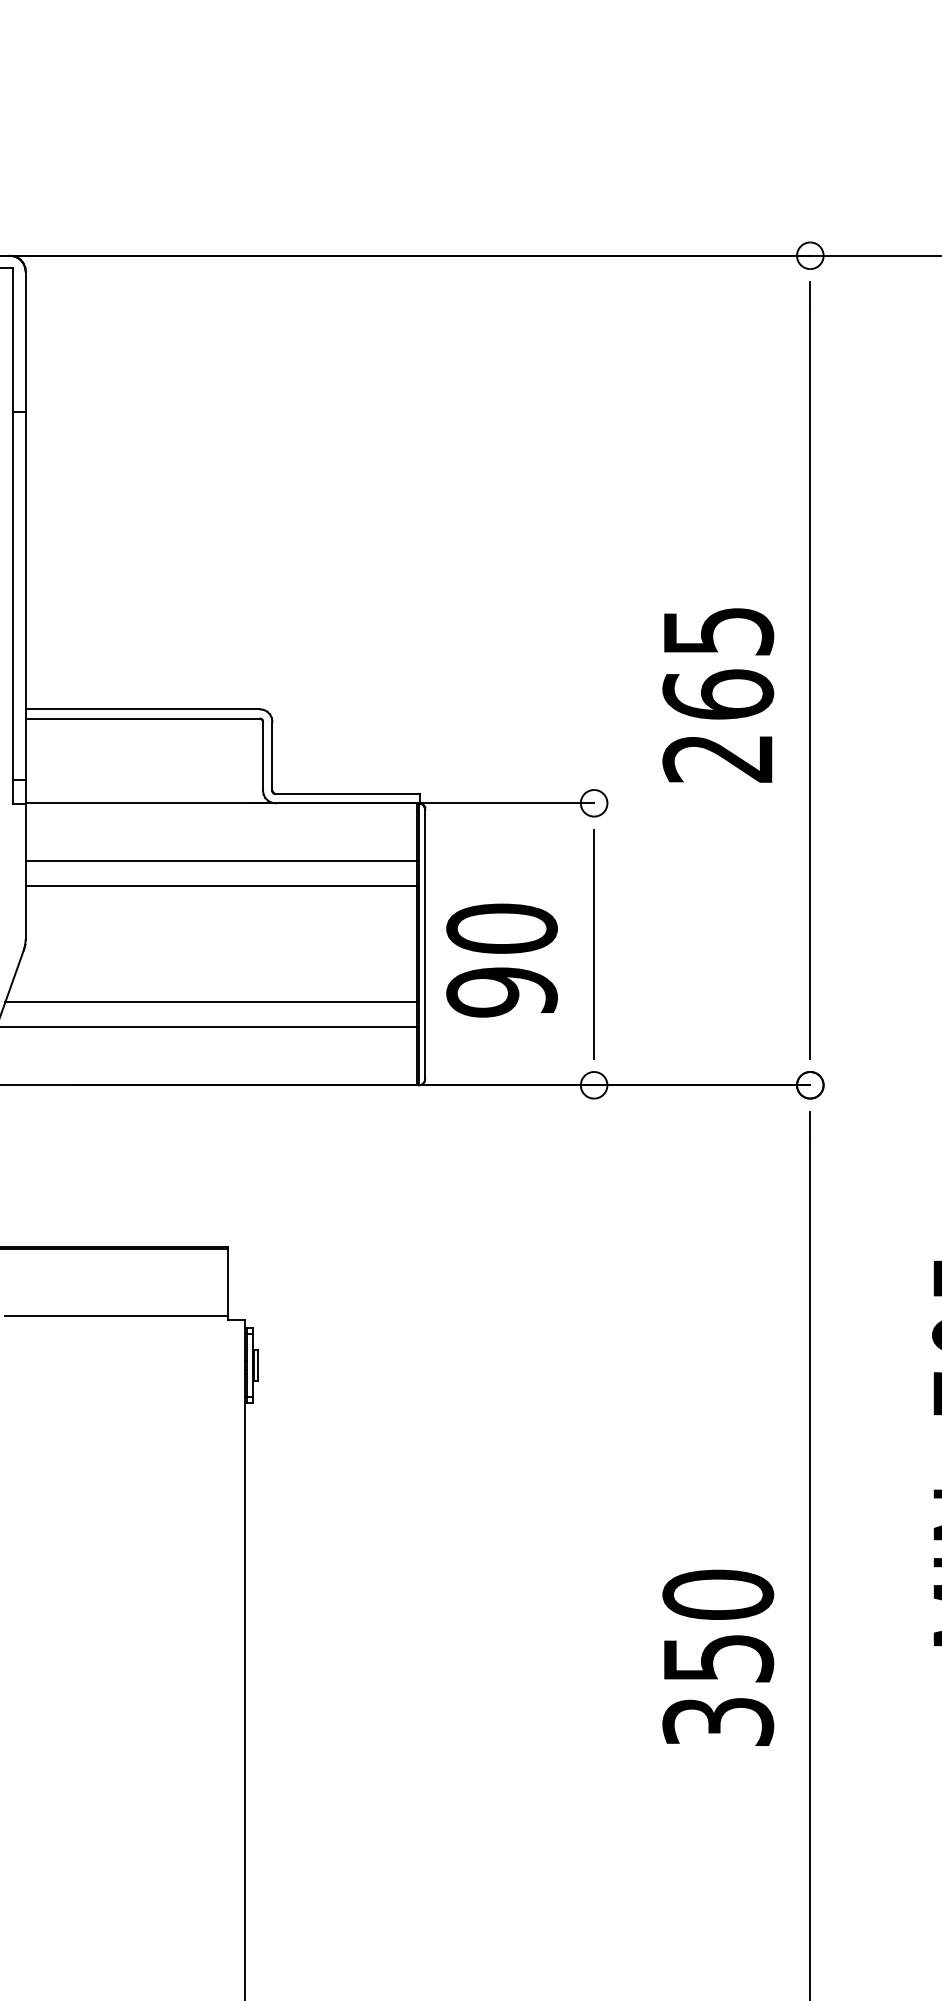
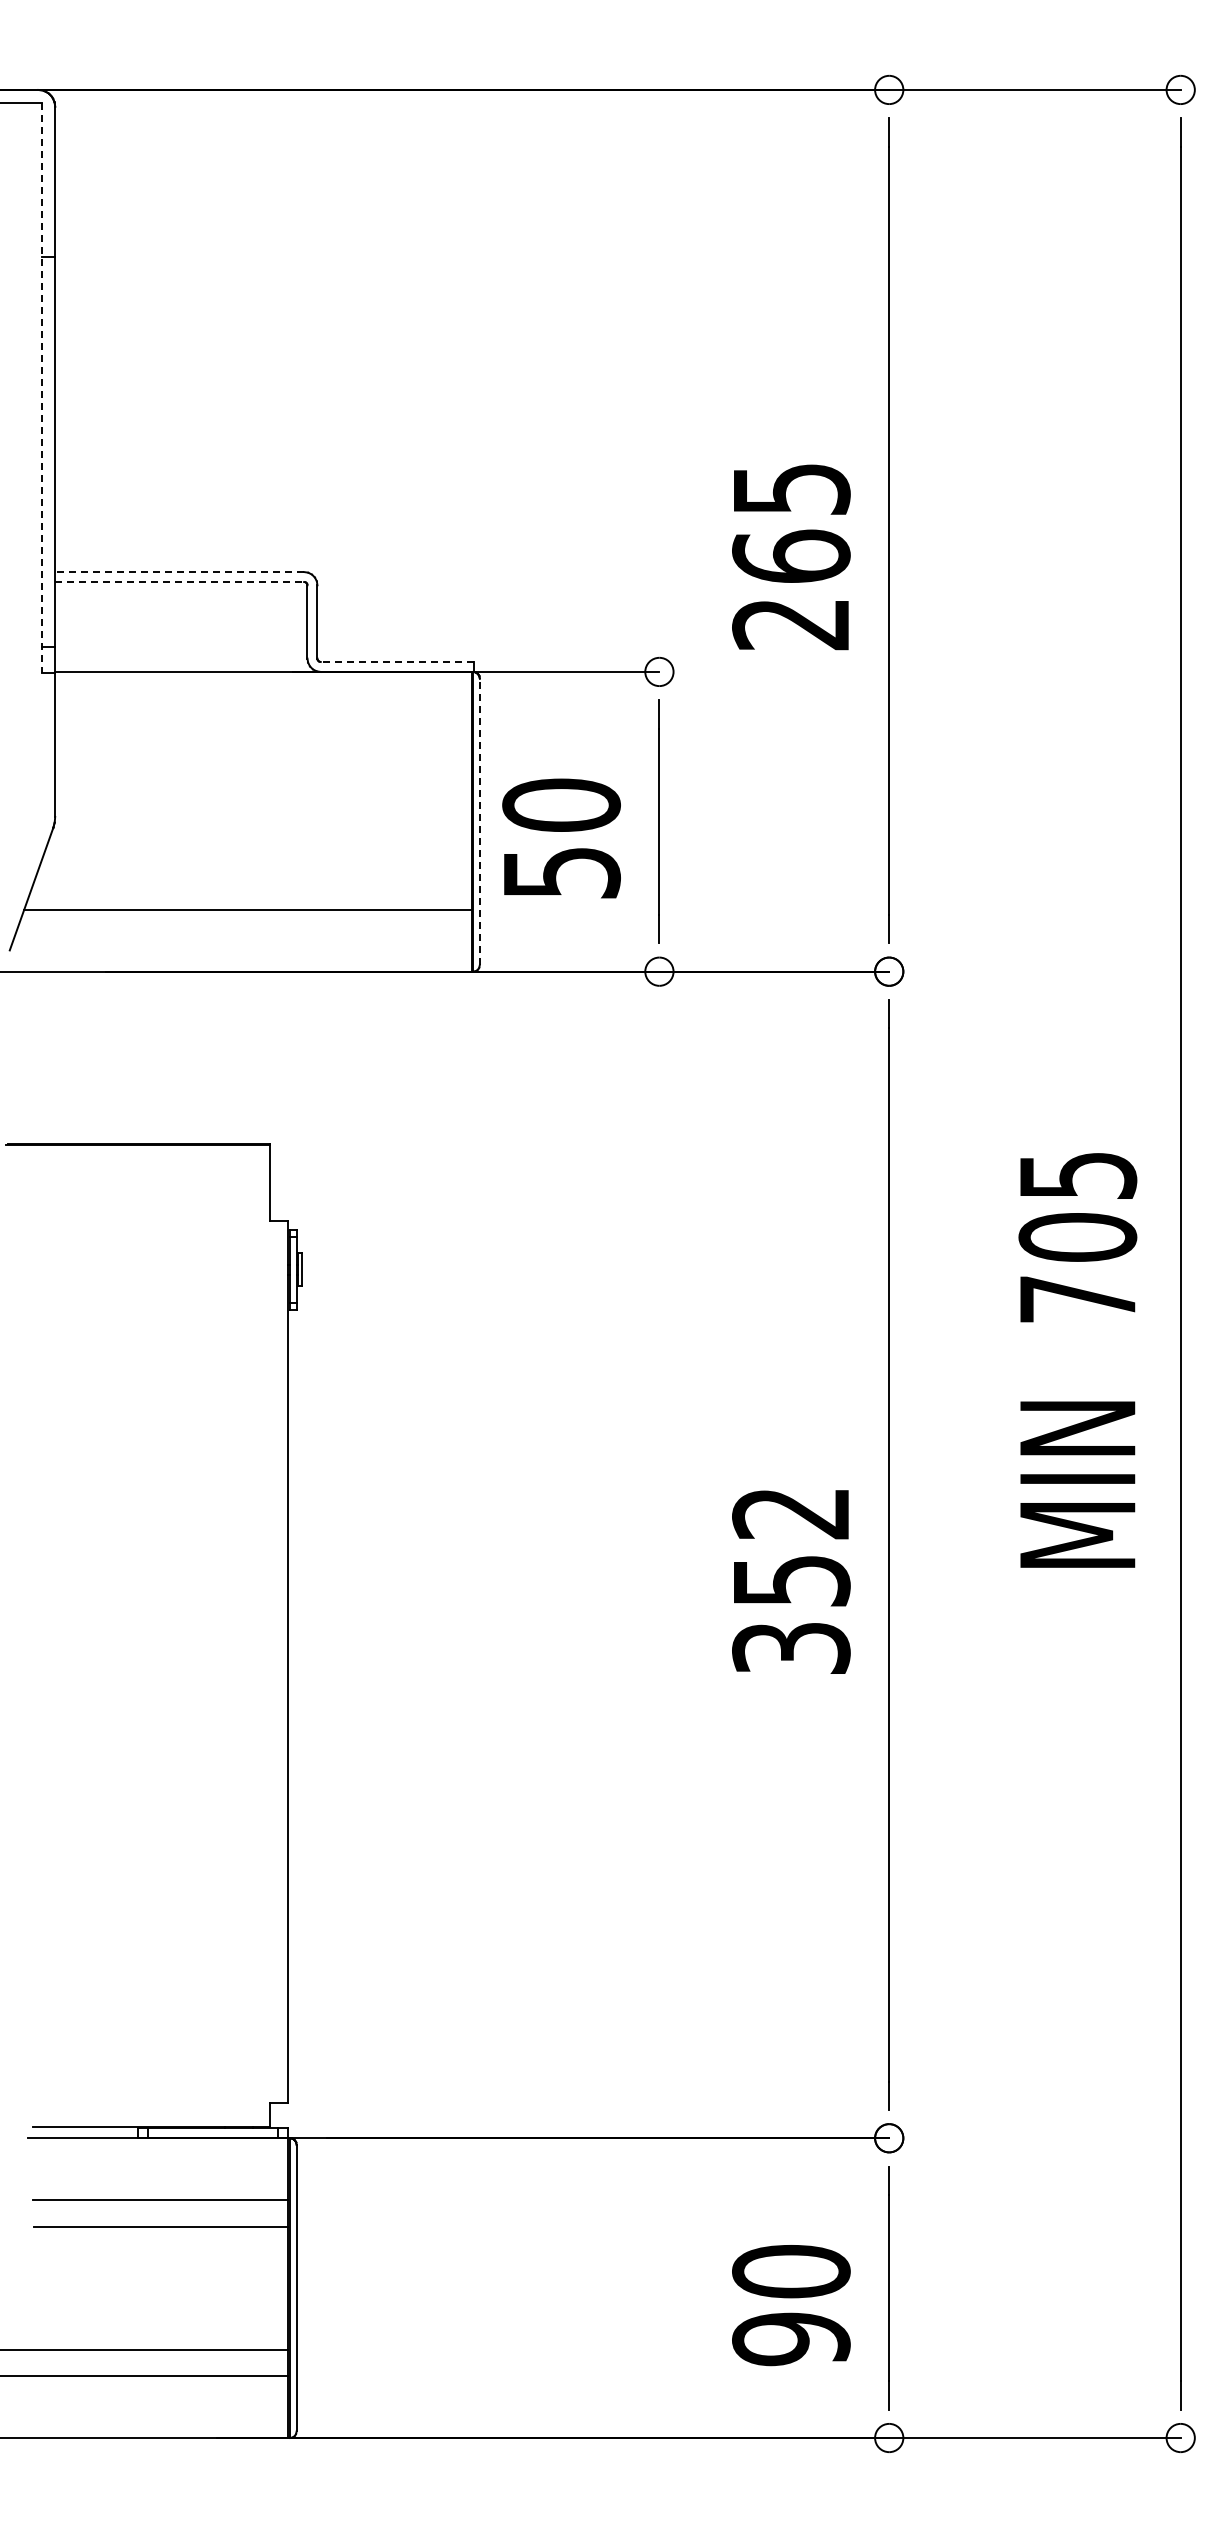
line: (12, 536) -> (41, 388), solid -> dashed
line: (142, 709) -> (179, 572), solid -> dashed
line: (143, 719) -> (180, 582), solid -> dashed
line: (347, 793) -> (397, 661), solid -> dashed
line: (221, 861) -> (263, 733), removed
line: (221, 886) -> (263, 760), removed
line: (424, 943) -> (479, 821), solid -> dashed
text: (502, 991) -> (561, 872), 90 -> 50
line: (211, 1002) -> (252, 883), removed
line: (116, 1316) -> (151, 1217), removed
text: (718, 1594) -> (791, 1512), 350 -> 352

